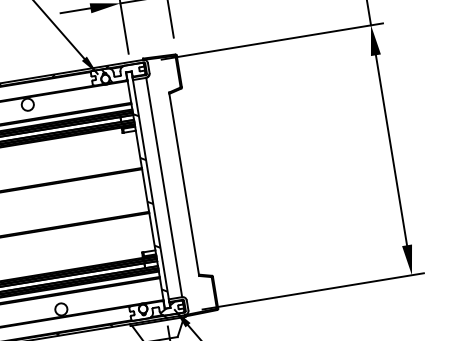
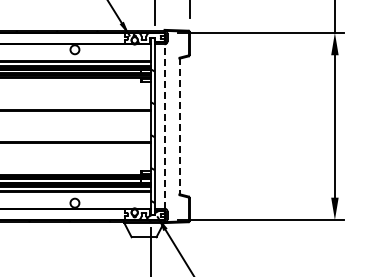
line: (184, 184) -> (179, 126), solid -> dashed
line: (163, 186) -> (164, 125), solid -> dashed

